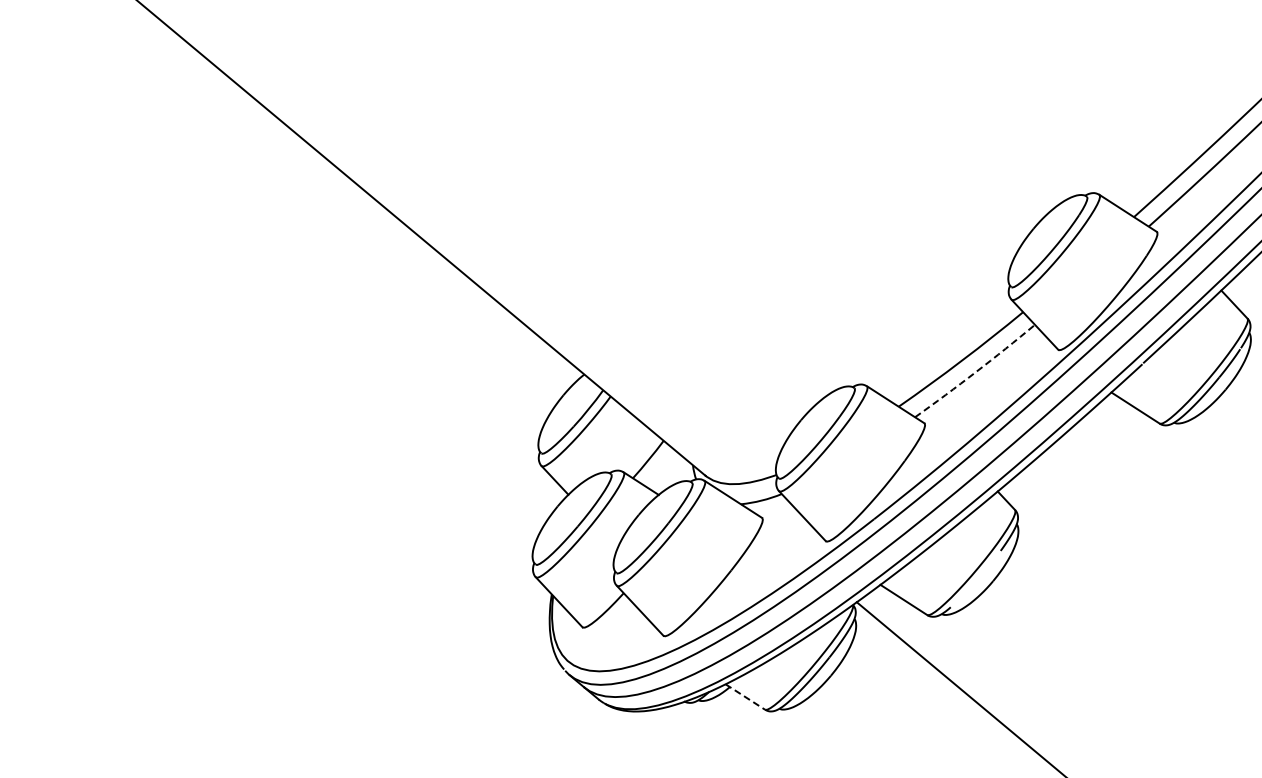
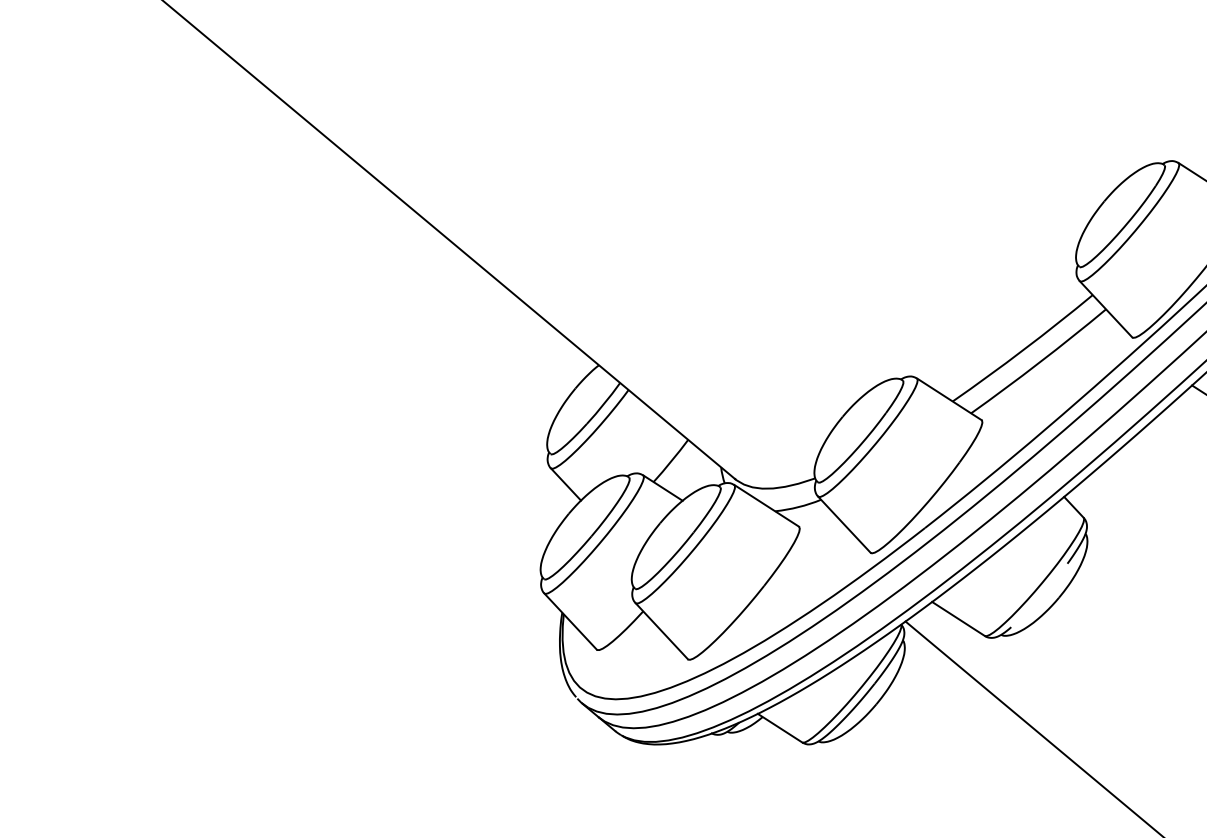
arc: (975, 372) -> (1039, 362), dashed -> solid
line: (745, 697) -> (780, 728), dashed -> solid

